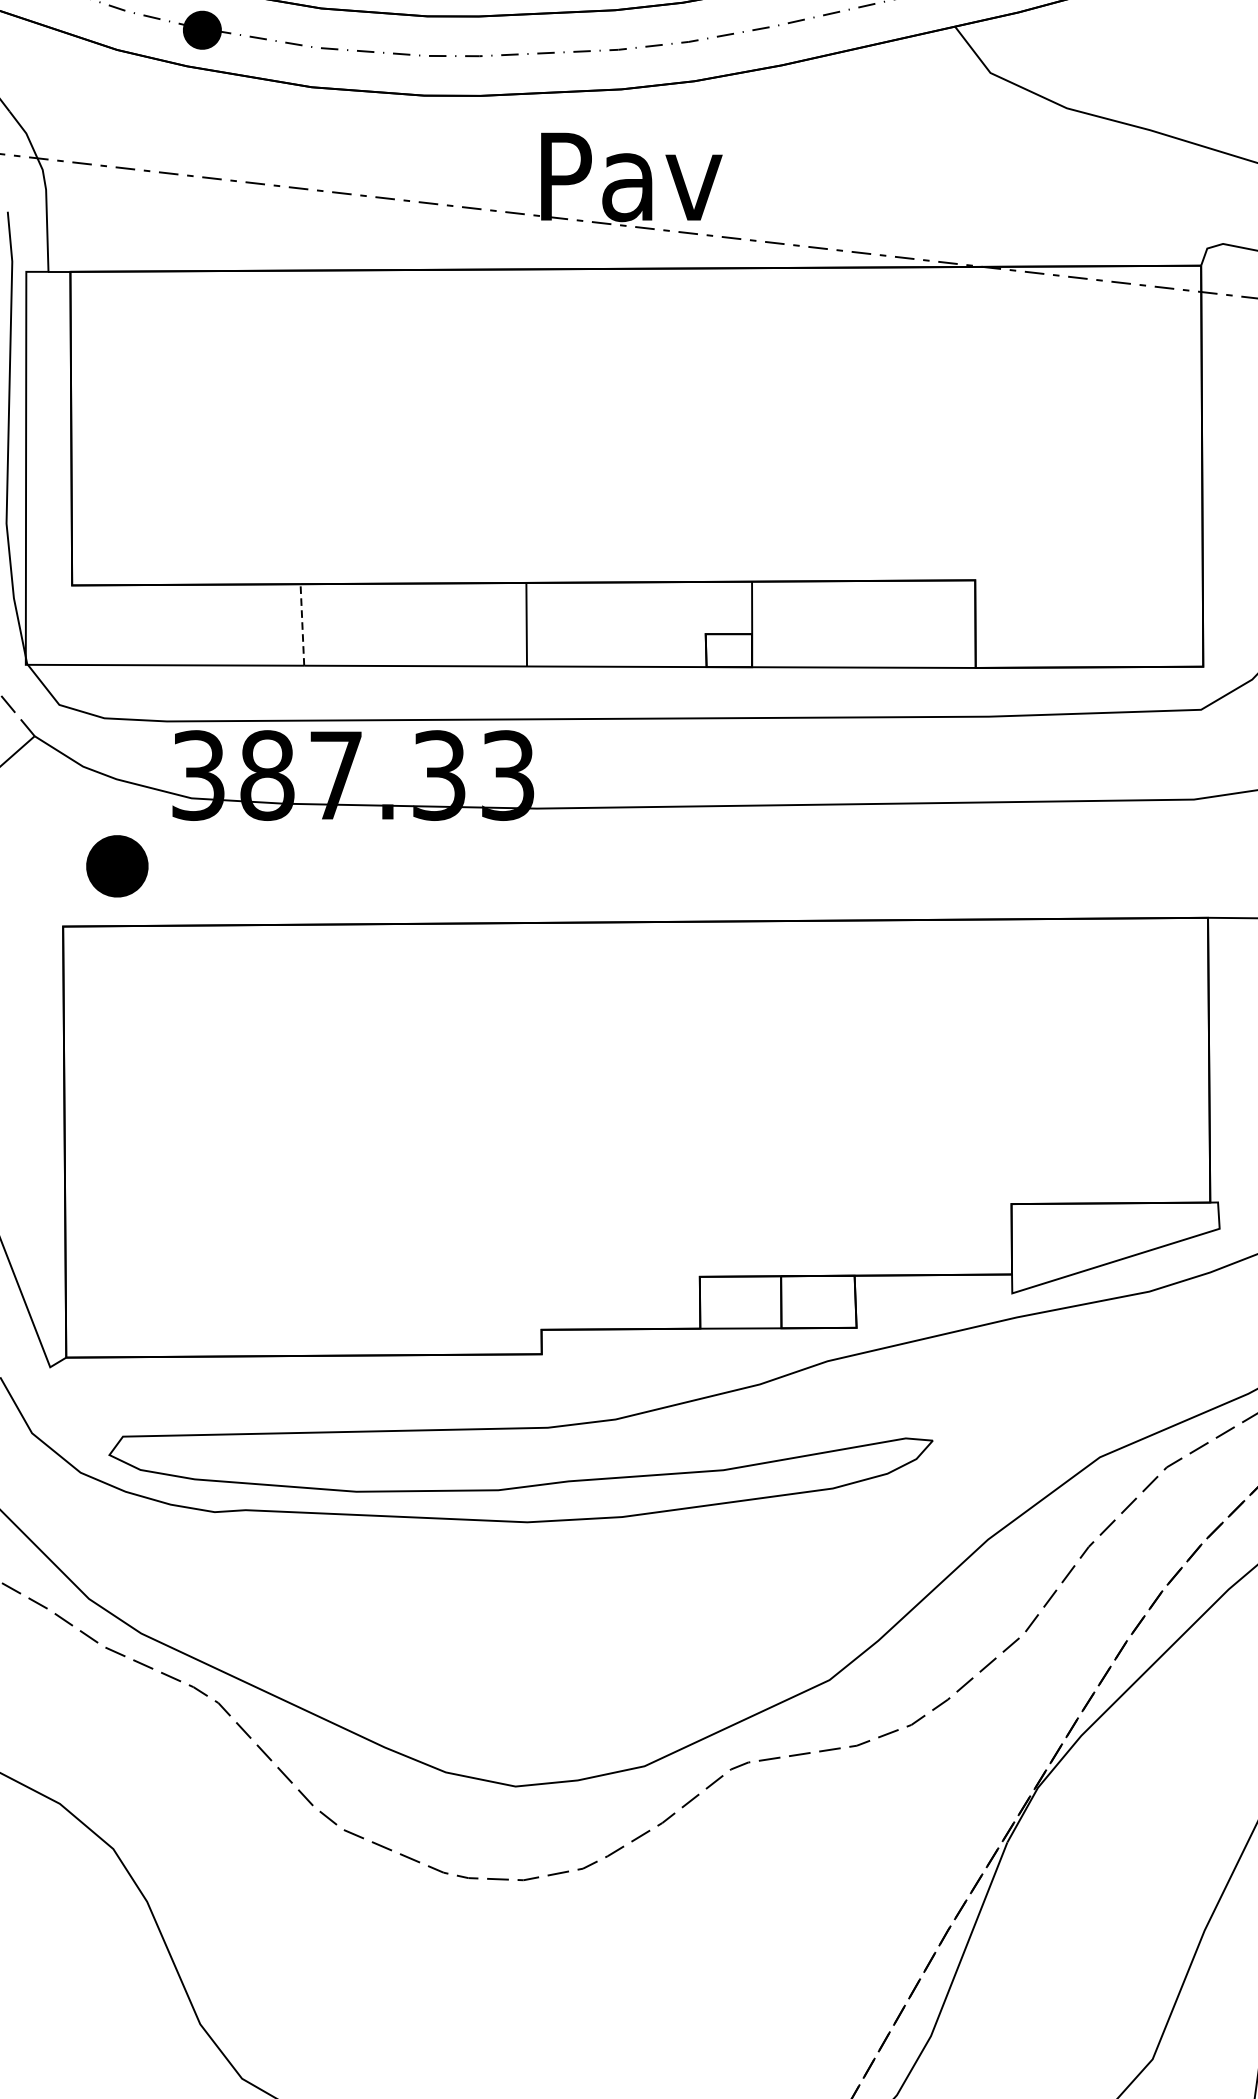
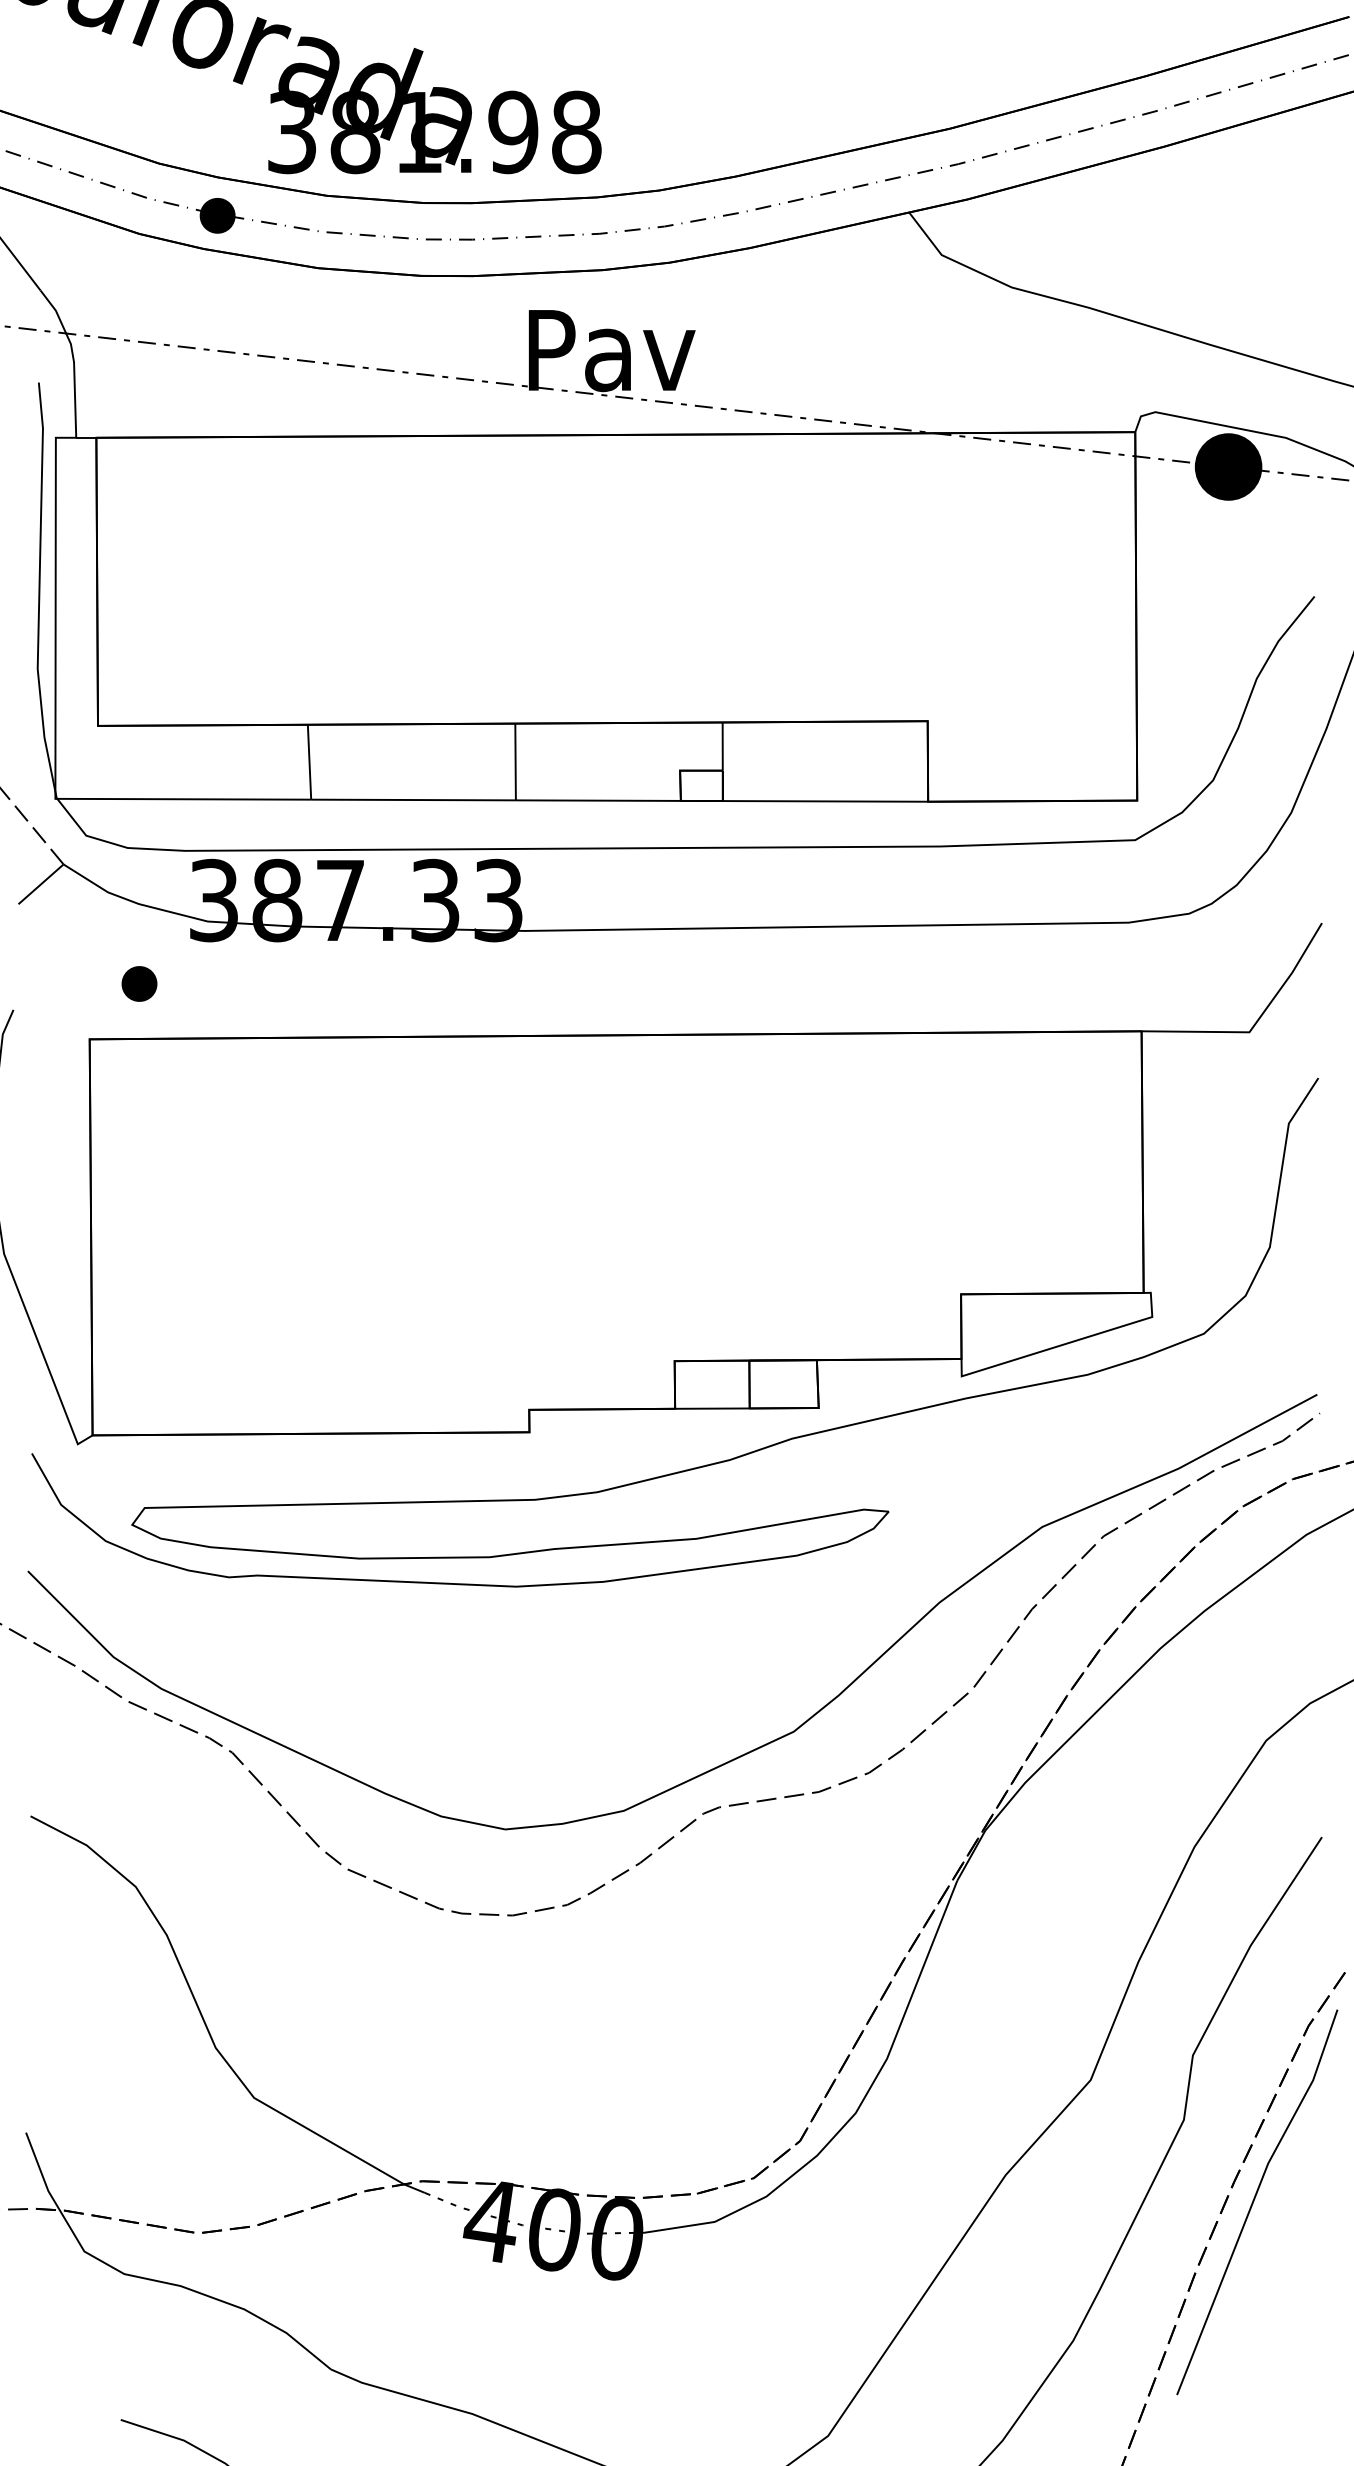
line: (302, 624) -> (309, 761), dashed -> solid
part: (117, 865) -> (139, 983), size x0.62

